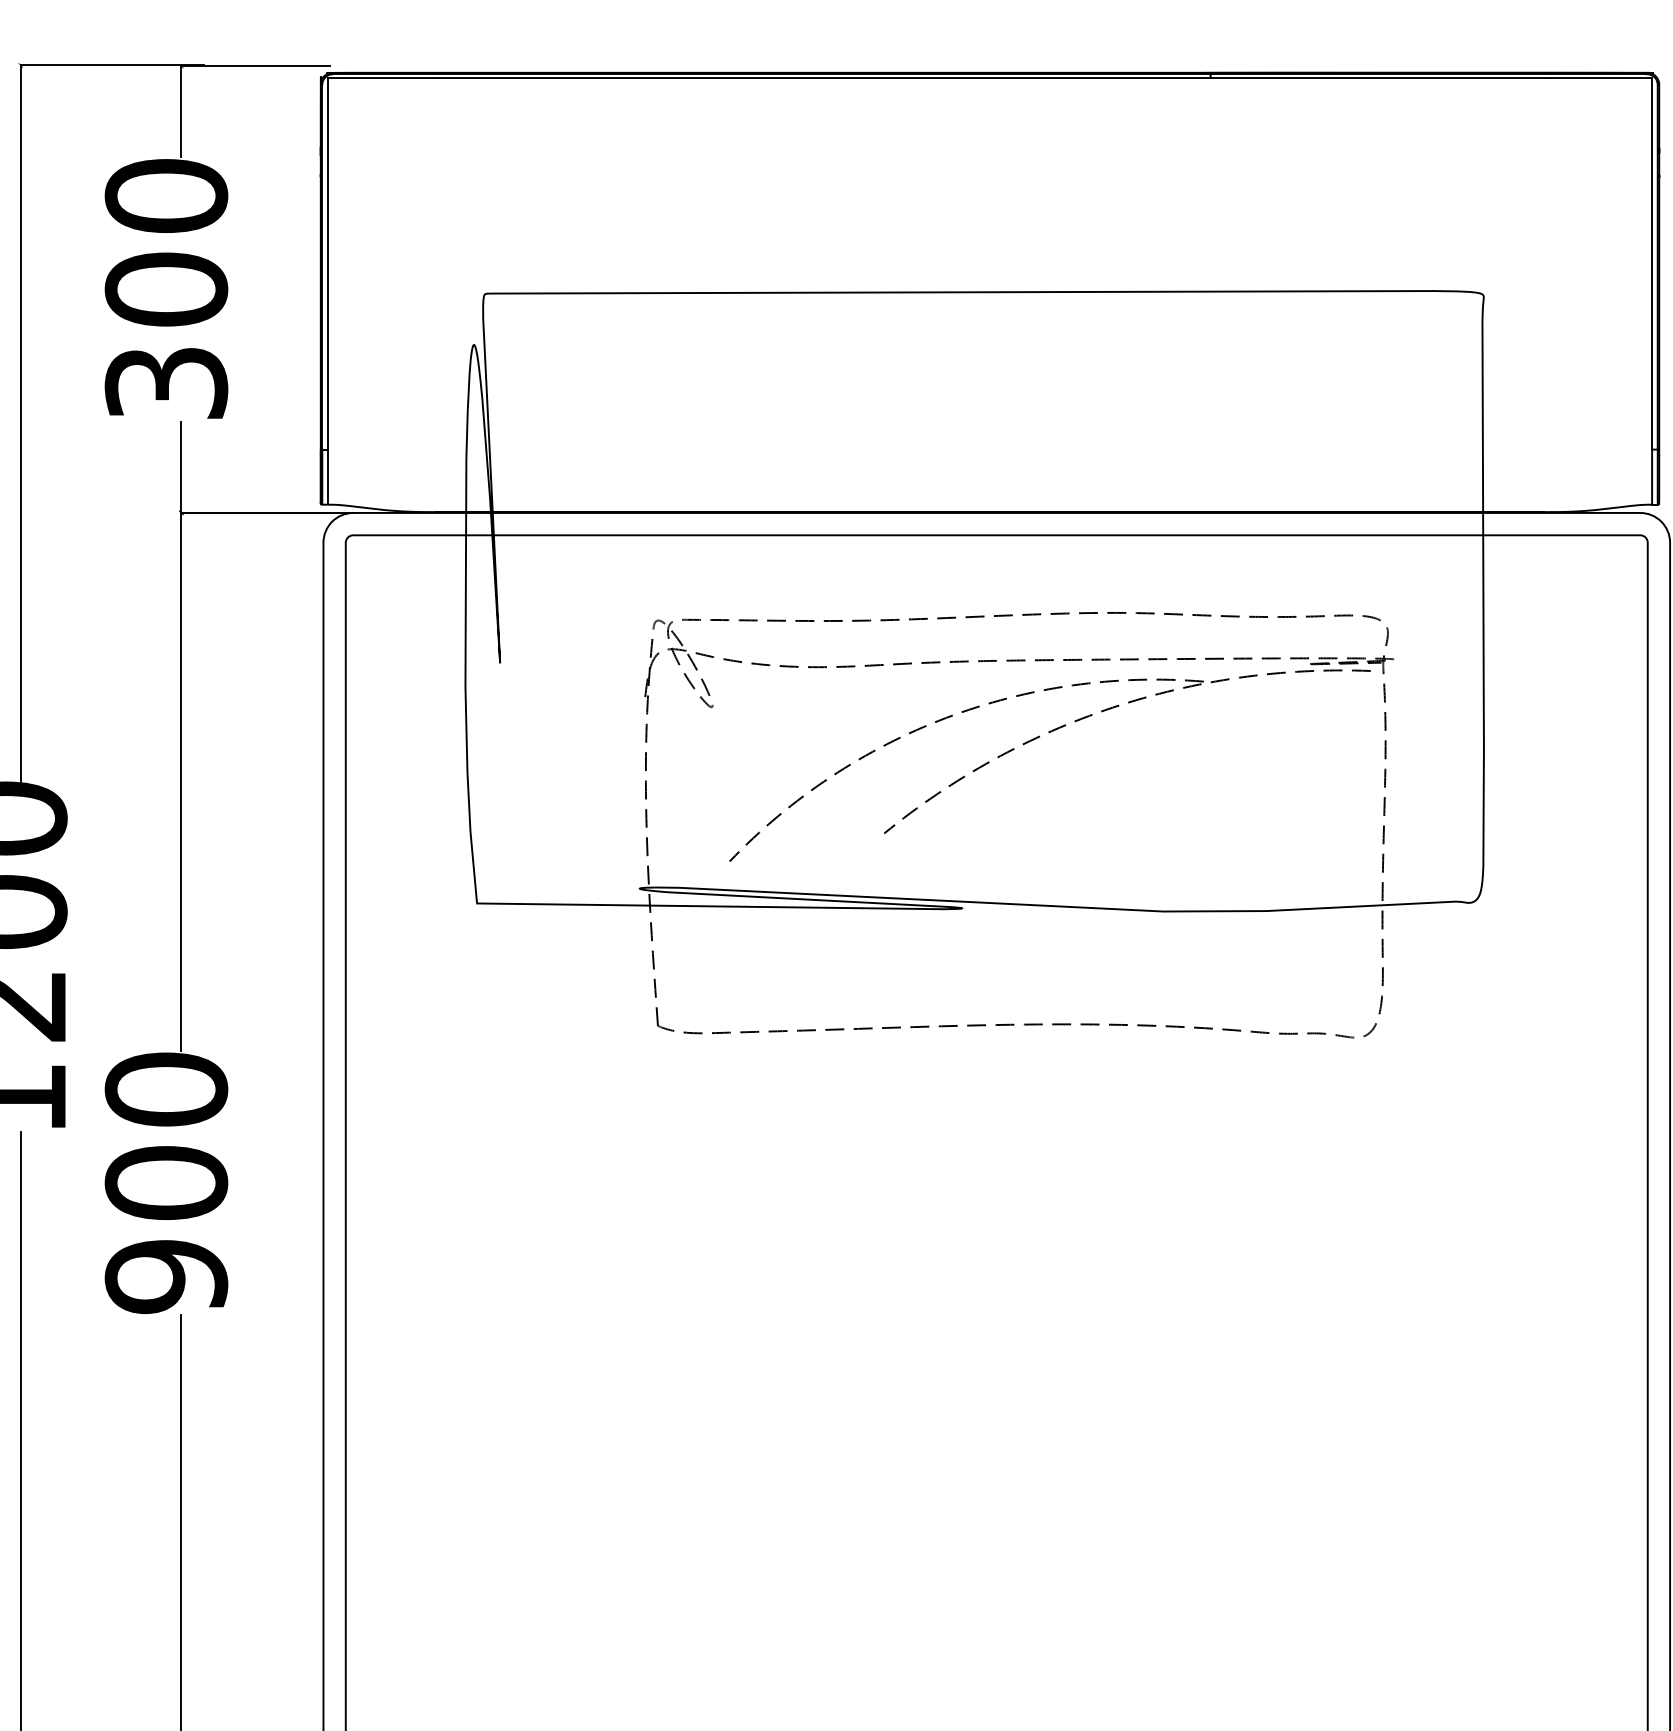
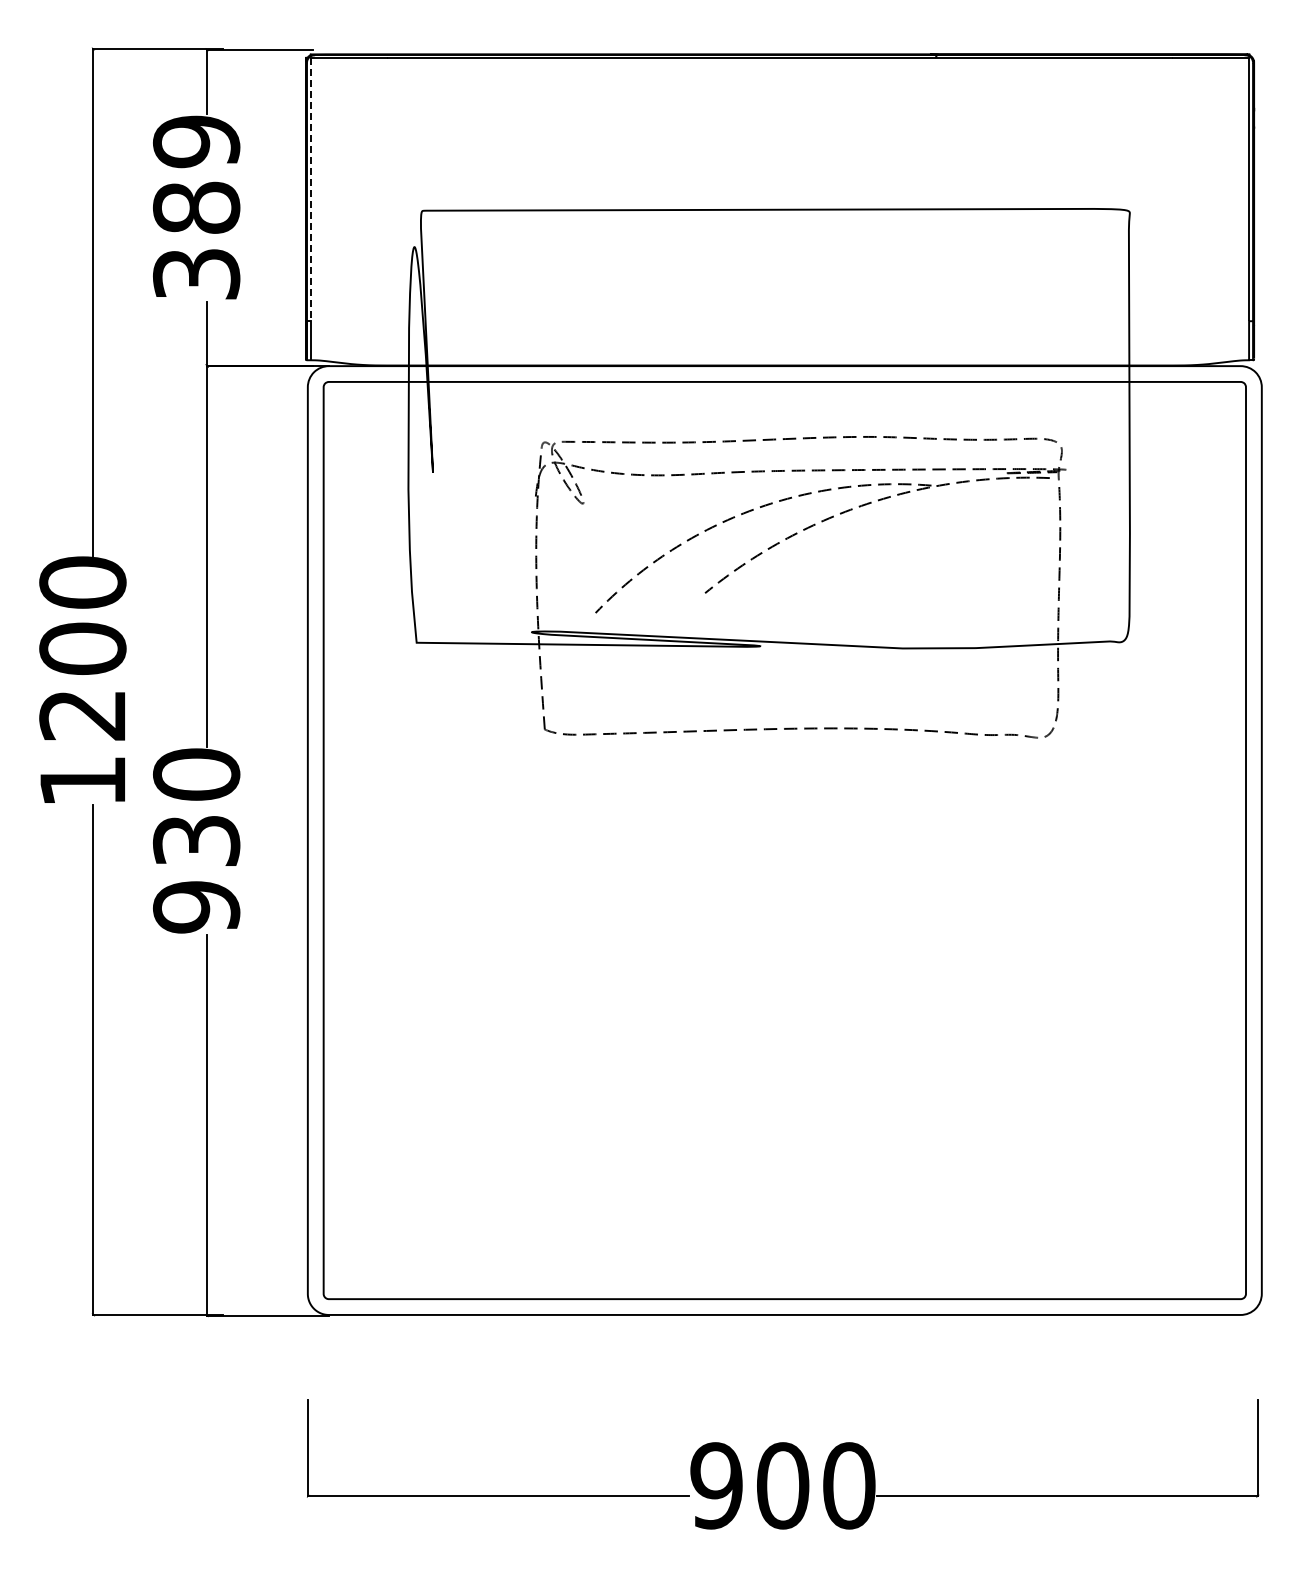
text: (166, 242) -> (196, 174), 300 -> 389
line: (328, 263) -> (311, 189), solid -> dashed
text: (166, 1182) -> (196, 840), 900 -> 930

